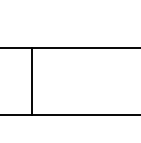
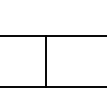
line: (31, 80) -> (45, 61), moved

